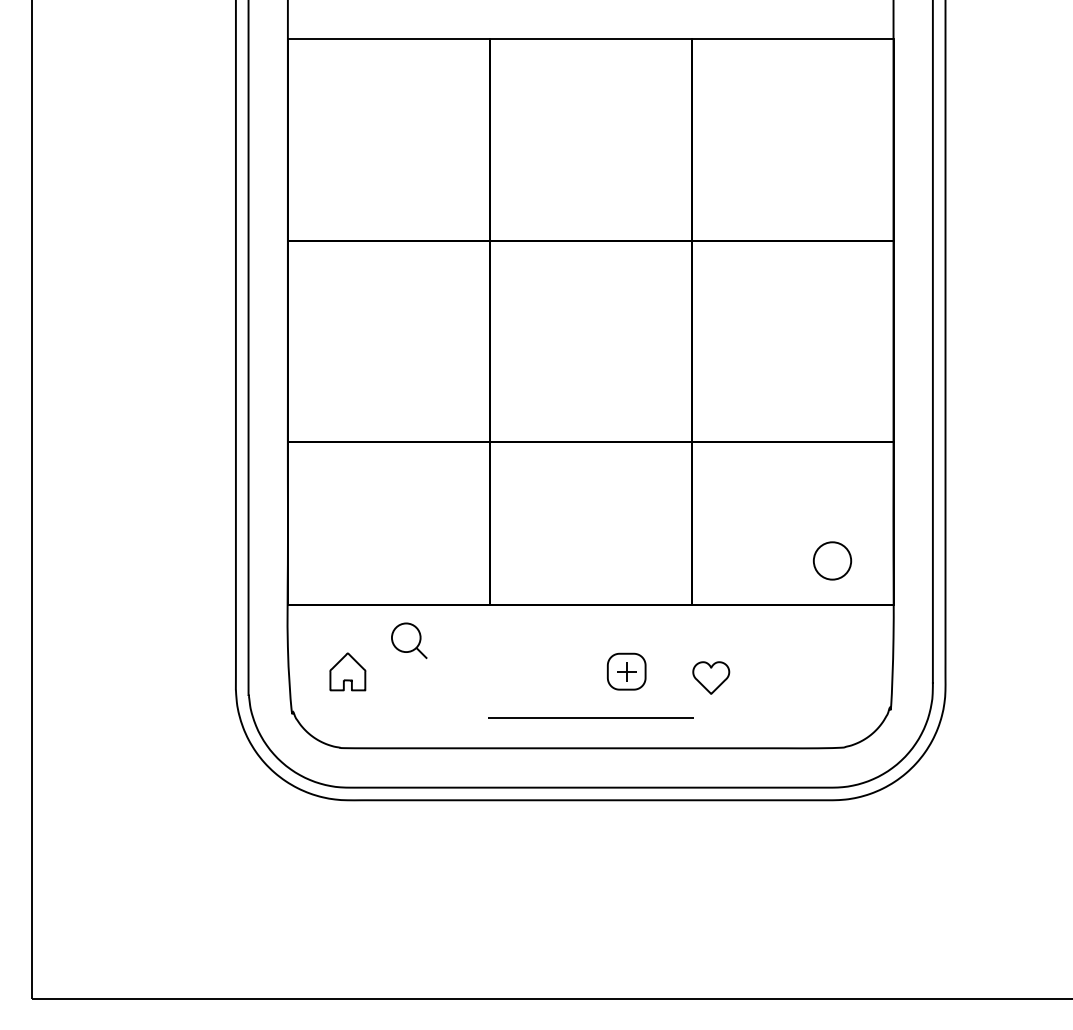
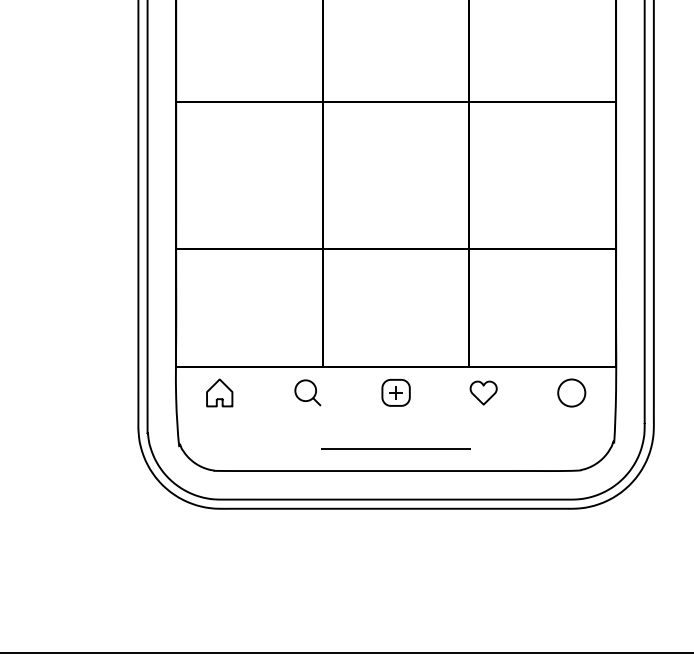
circle: (832, 560) -> (571, 392), moved
part: (409, 640) -> (308, 392), moved
part: (347, 671) -> (219, 392), moved
part: (626, 671) -> (395, 392), moved
part: (711, 677) -> (483, 392), moved

